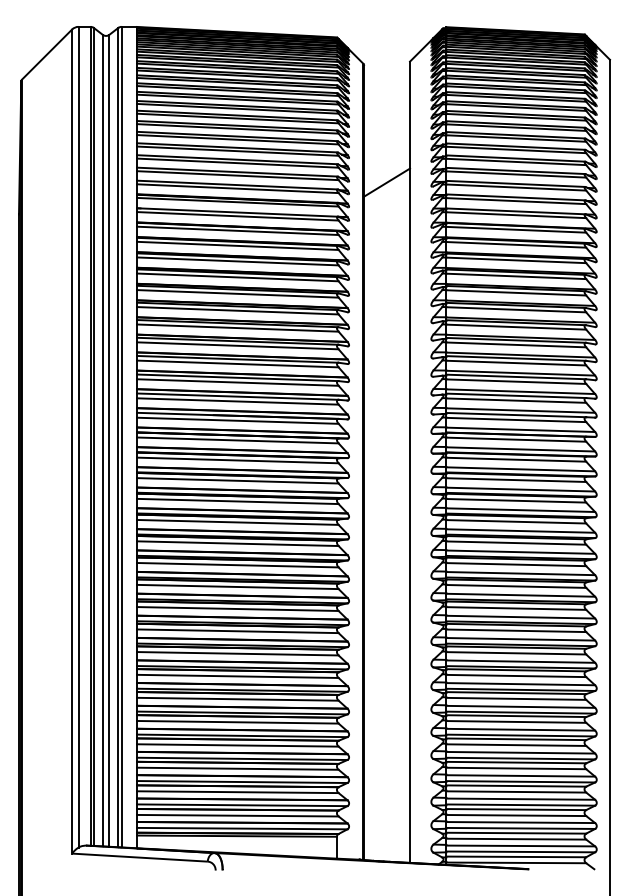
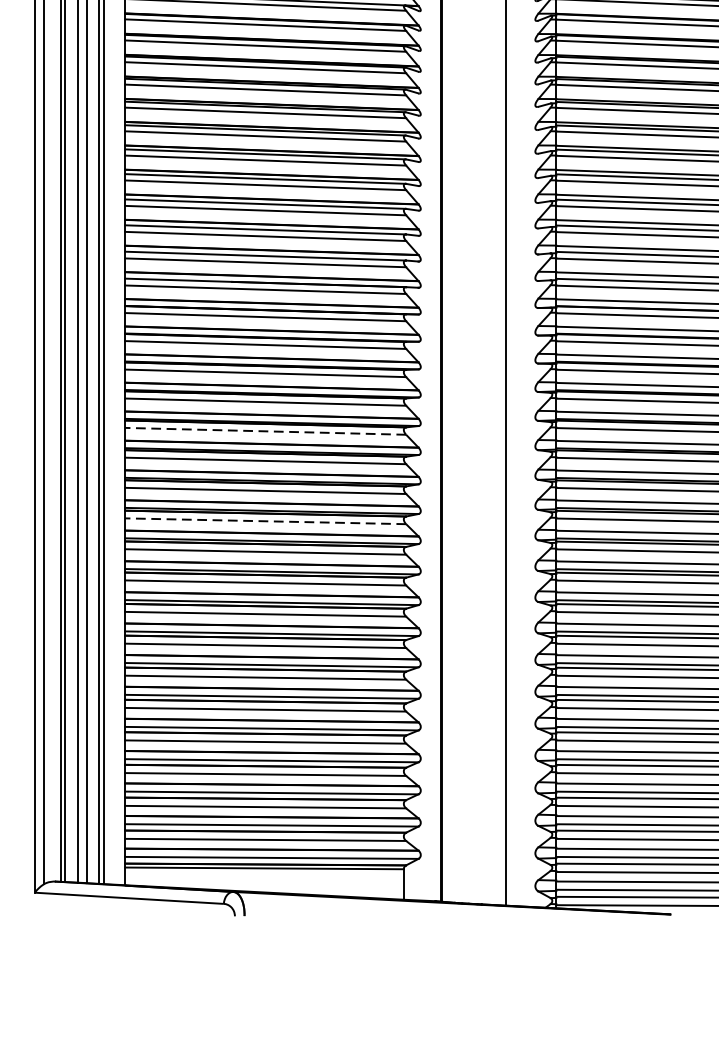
line: (237, 522) -> (265, 431), solid -> dashed
line: (237, 586) -> (265, 520), solid -> dashed

